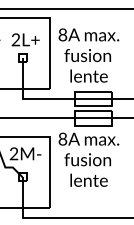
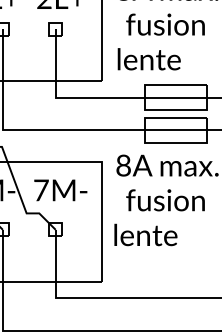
text: (88, 75) -> (148, 58), moved
text: (13, 153) -> (40, 189), 2M- -> 7M-
text: (88, 179) -> (144, 233), moved

